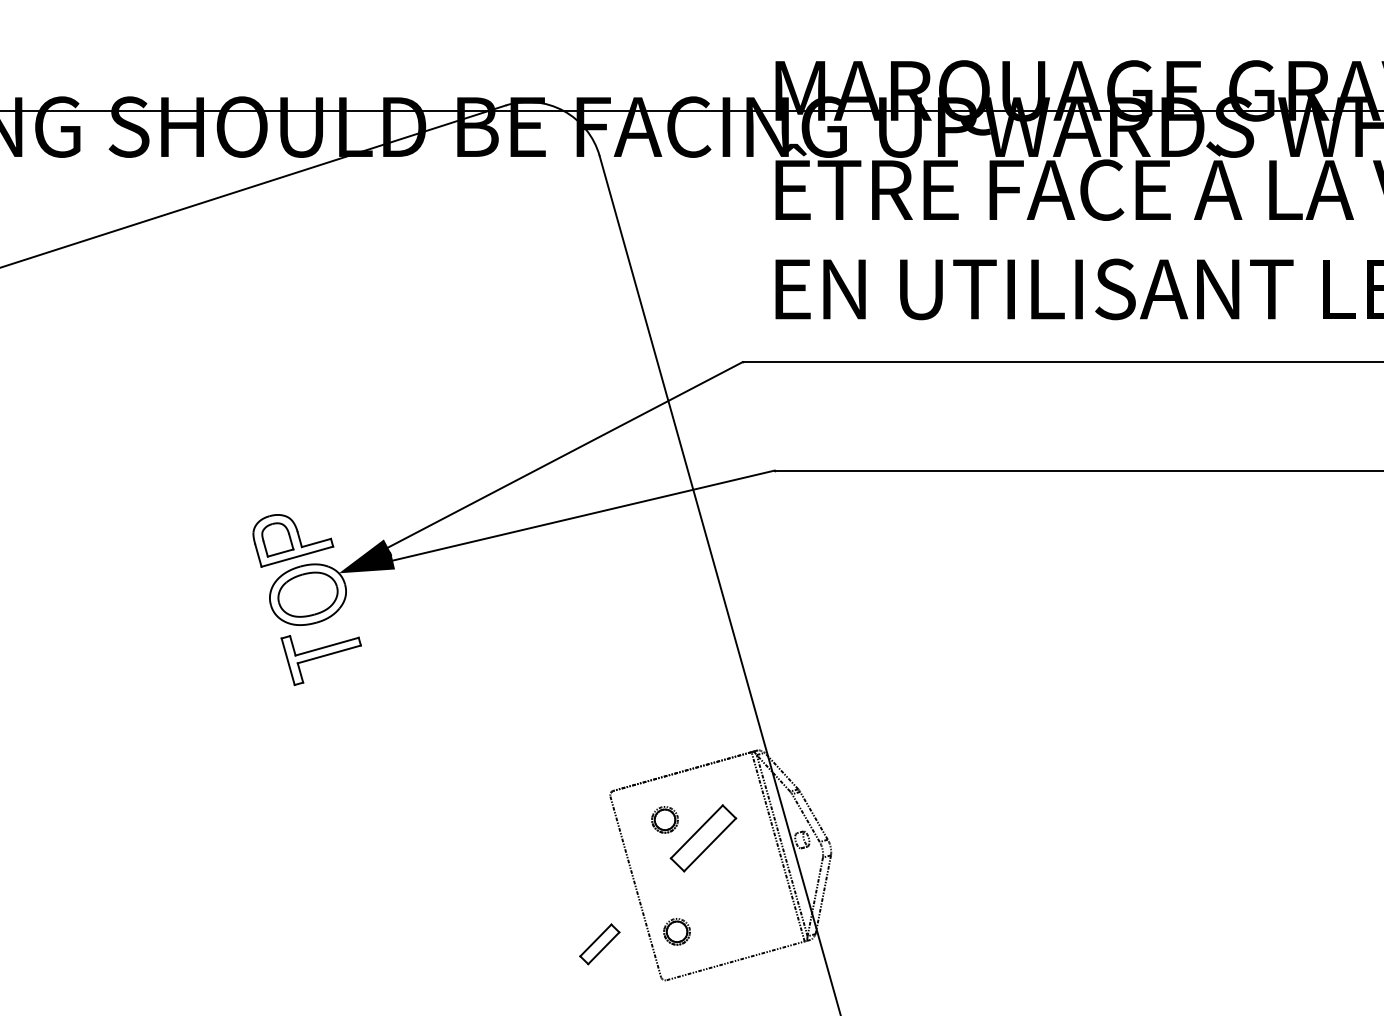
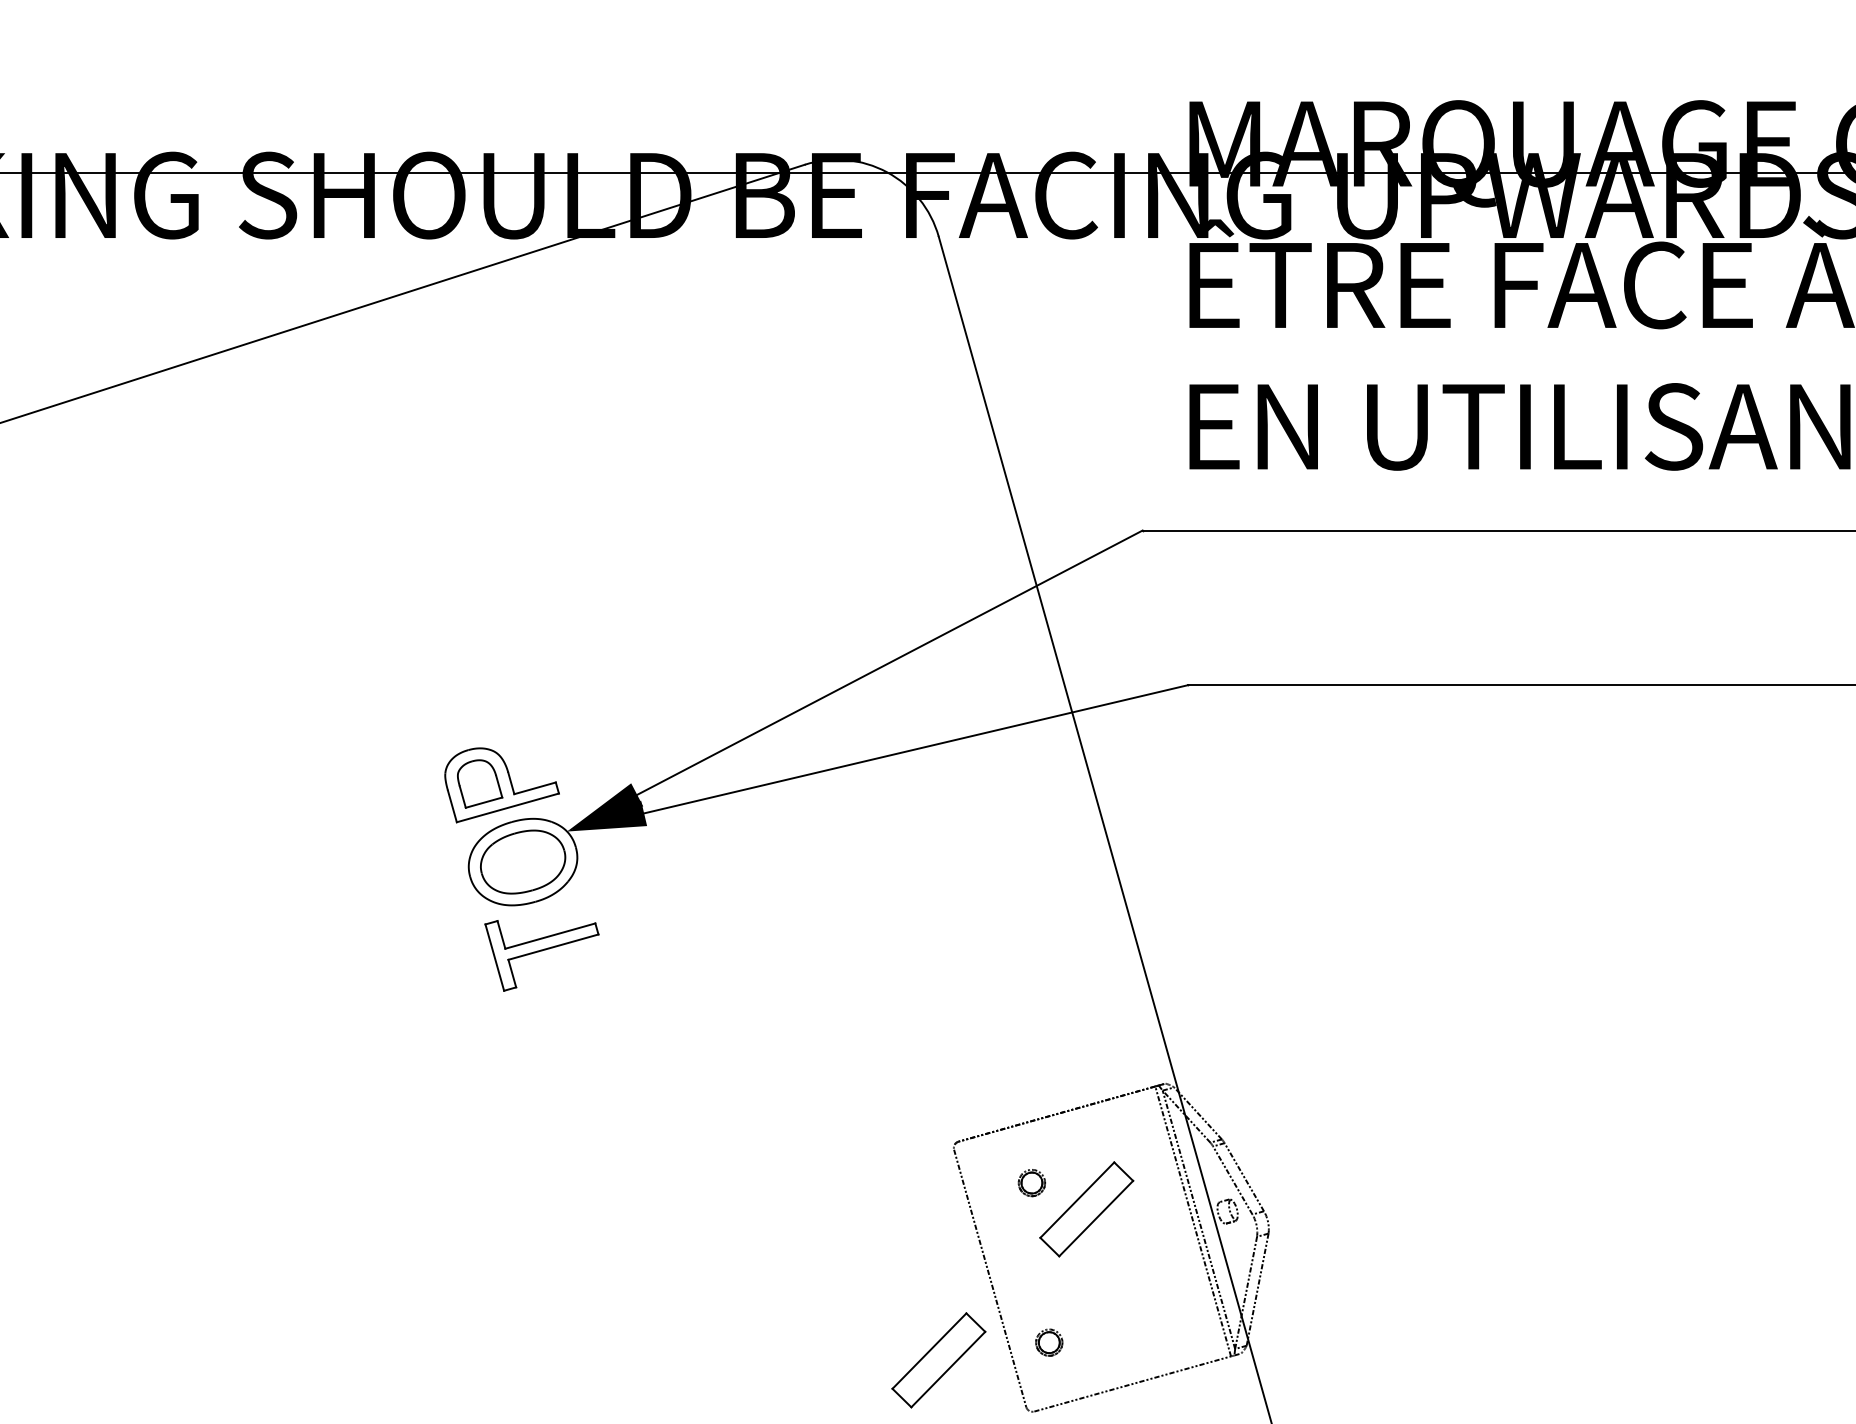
part: (664, 819) -> (1031, 1182), size x0.71
part: (677, 931) -> (1049, 1342), size x0.71
part: (599, 944) -> (938, 1360), size x1.67

